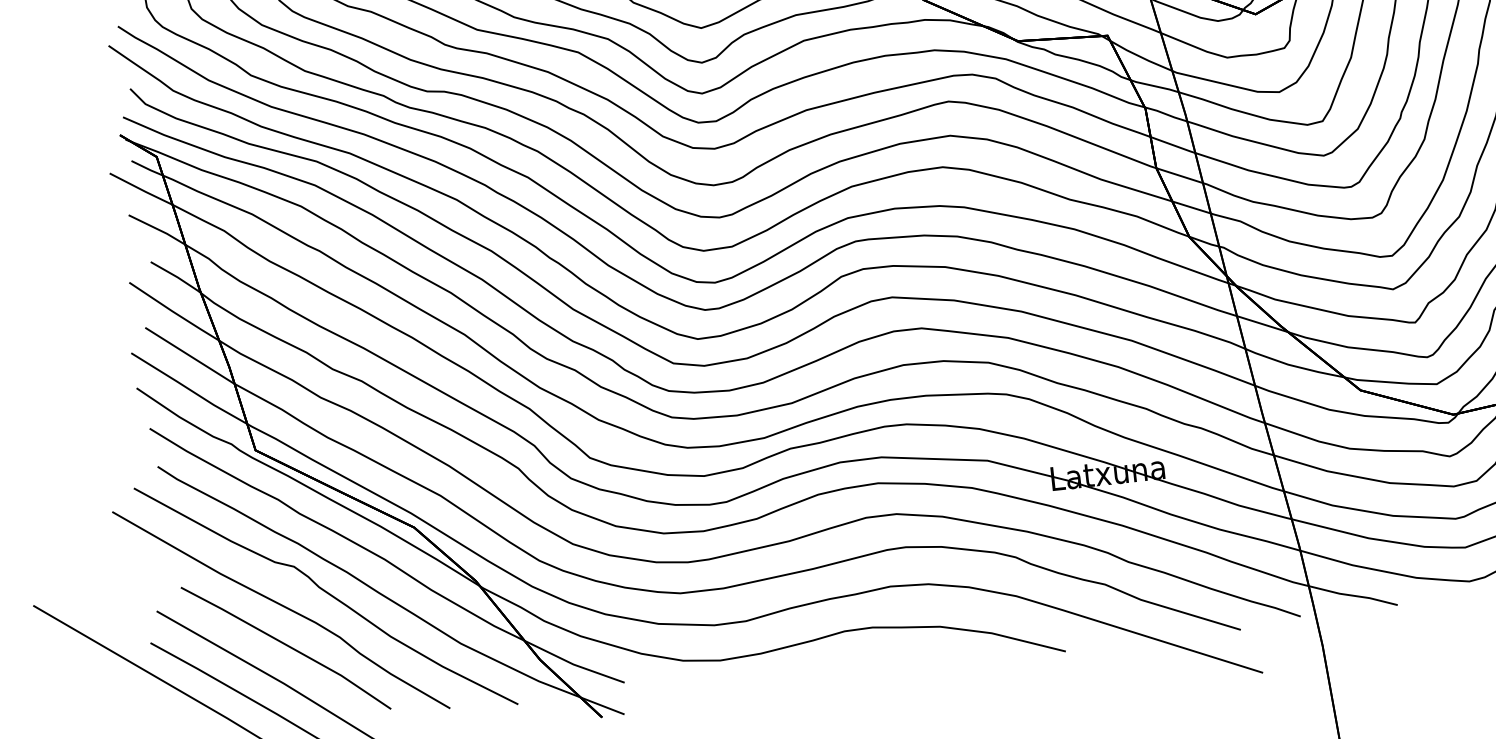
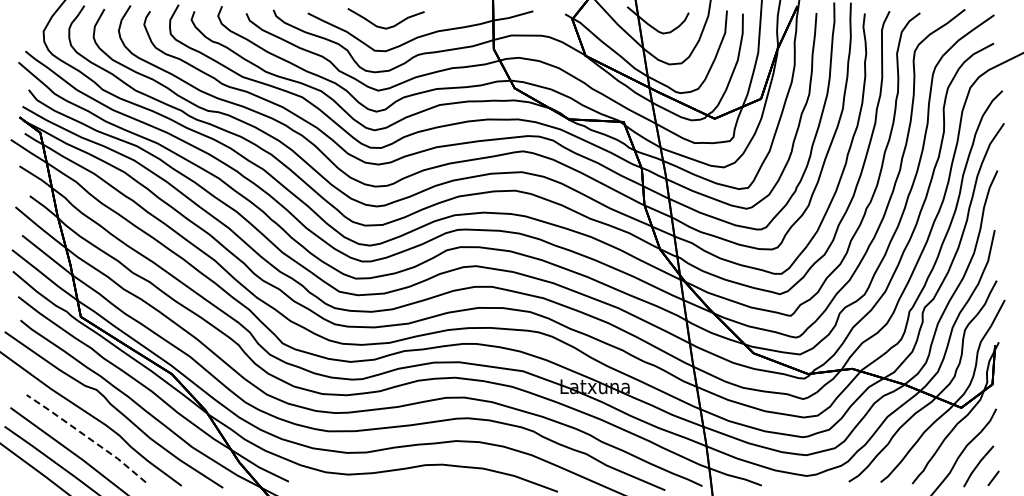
line: (287, 646) -> (87, 437), solid -> dashed

